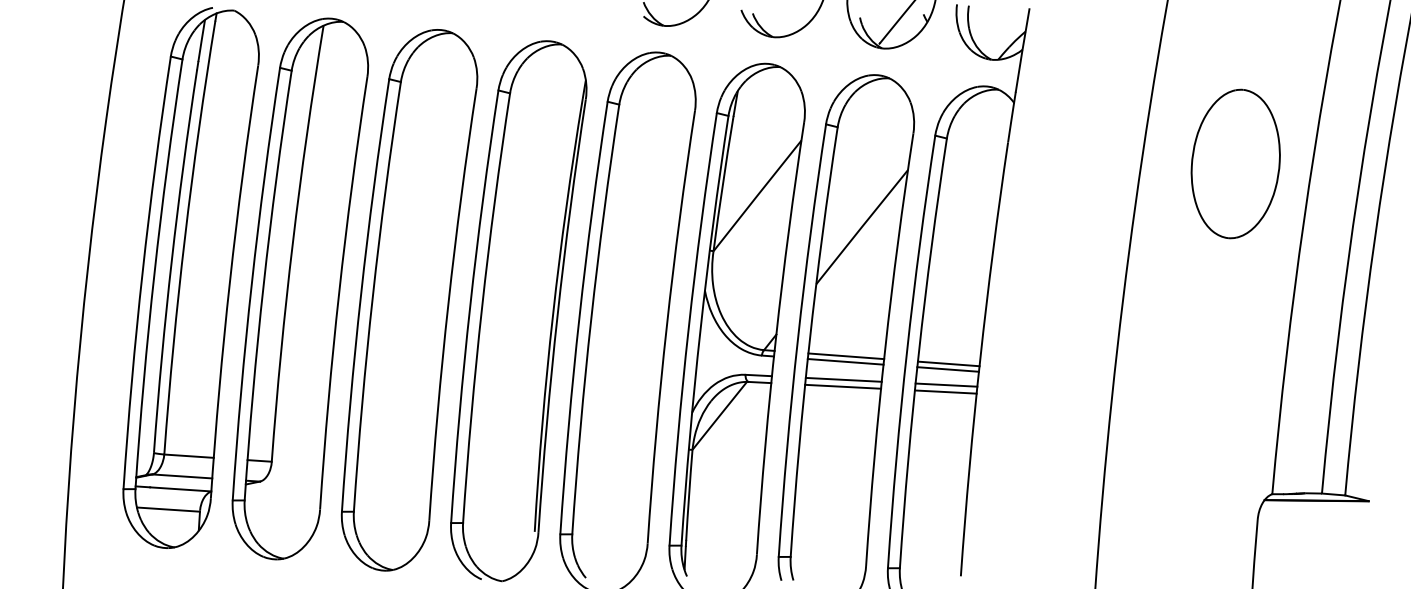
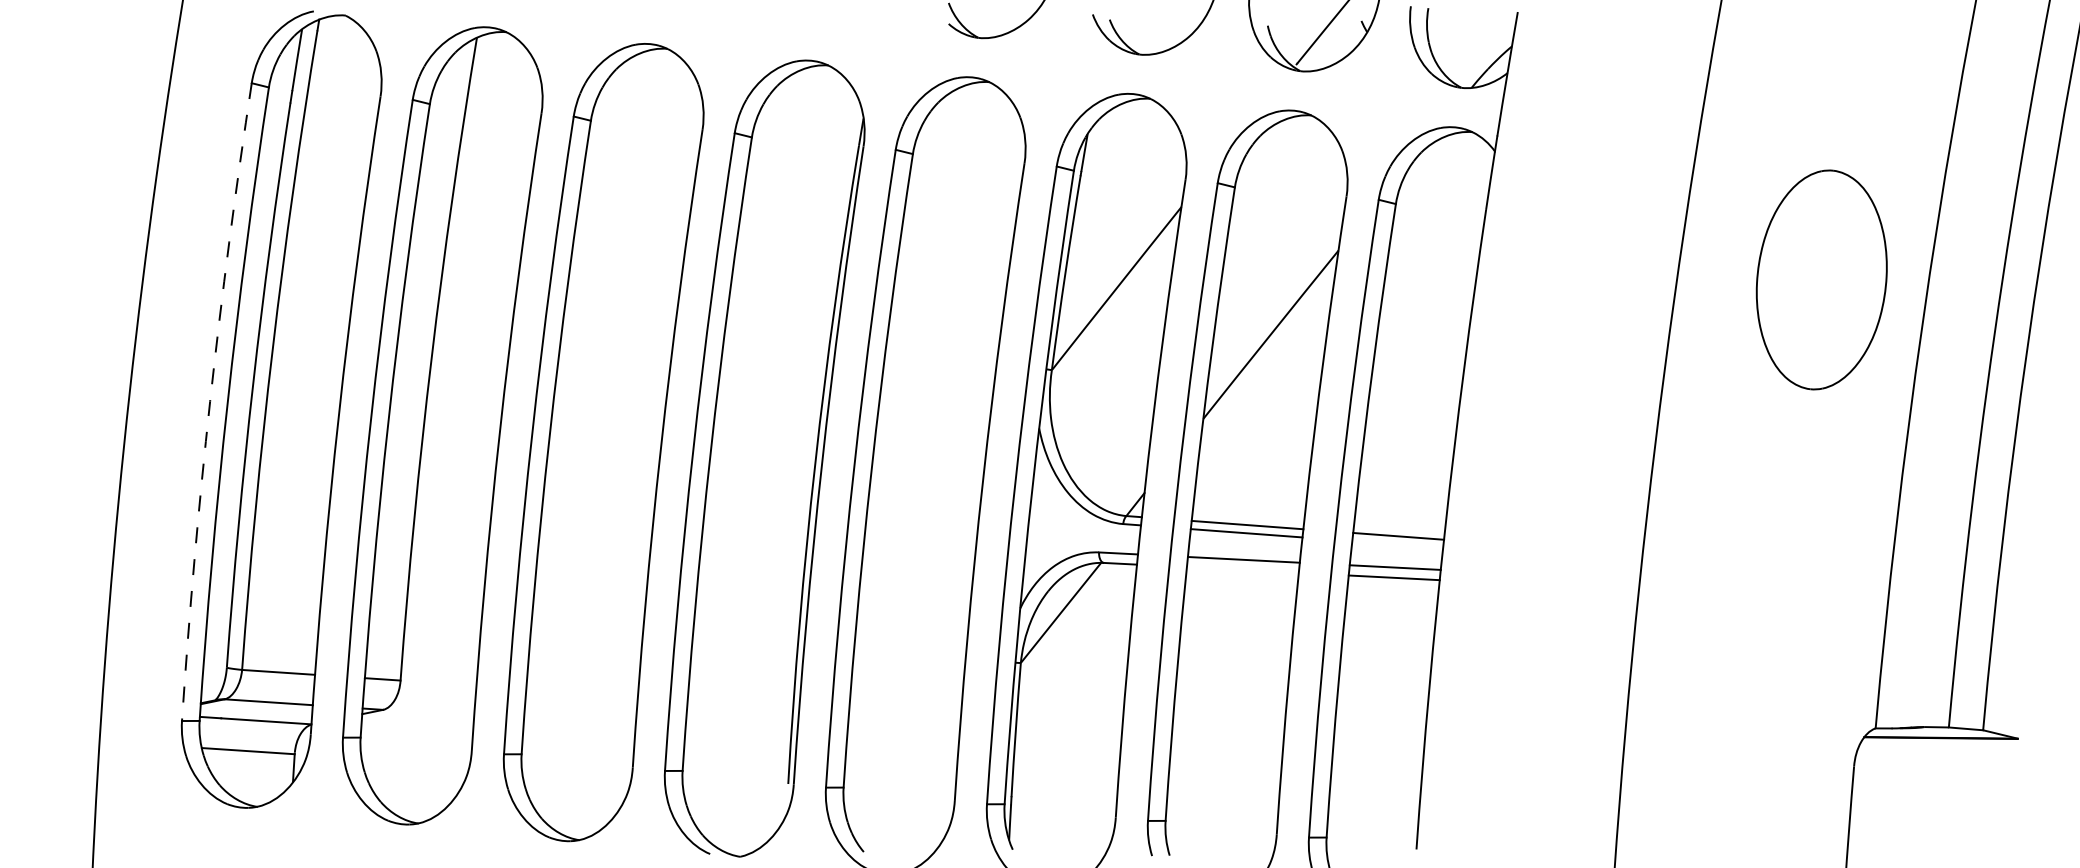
part: (1235, 163) -> (1821, 279), moved
arc: (142, 272) -> (209, 401), solid -> dashed
line: (947, 369) -> (1396, 544), removed
line: (843, 386) -> (1243, 569), removed

